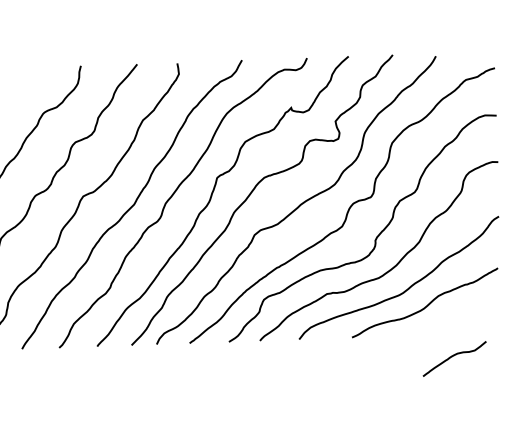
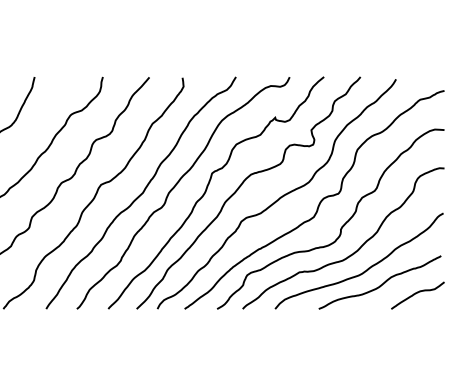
curve: (452, 357) -> (416, 294), moved

